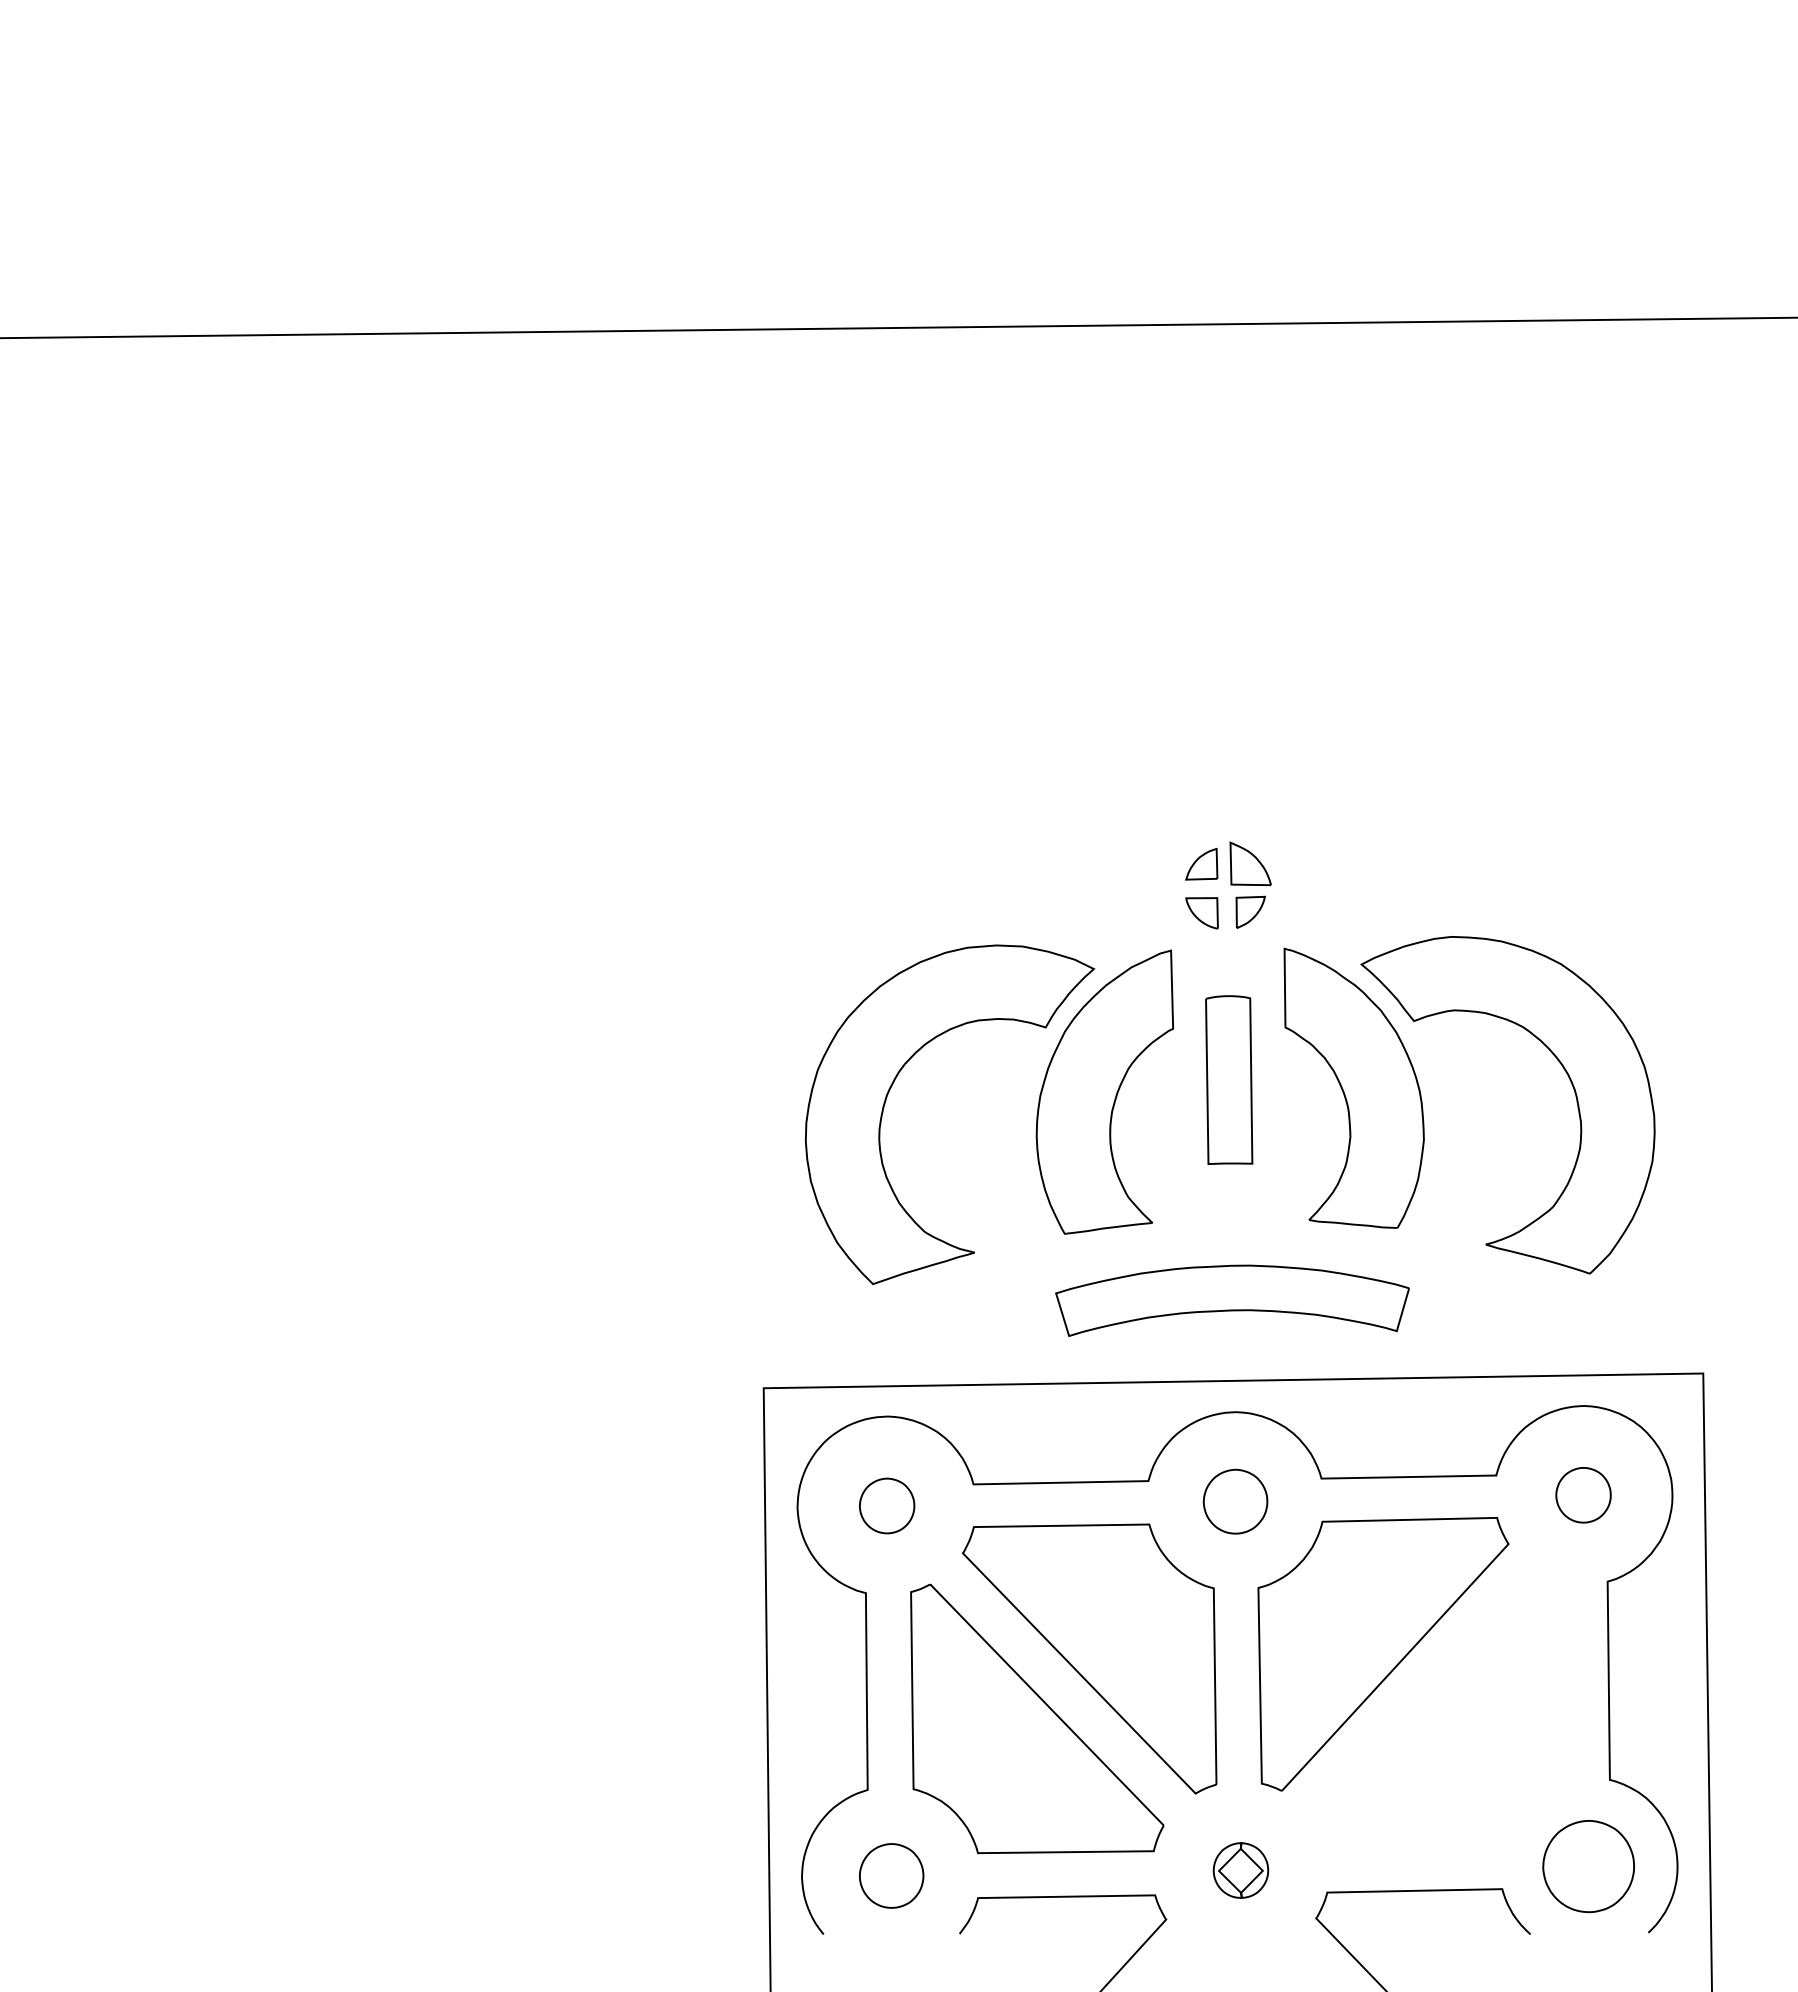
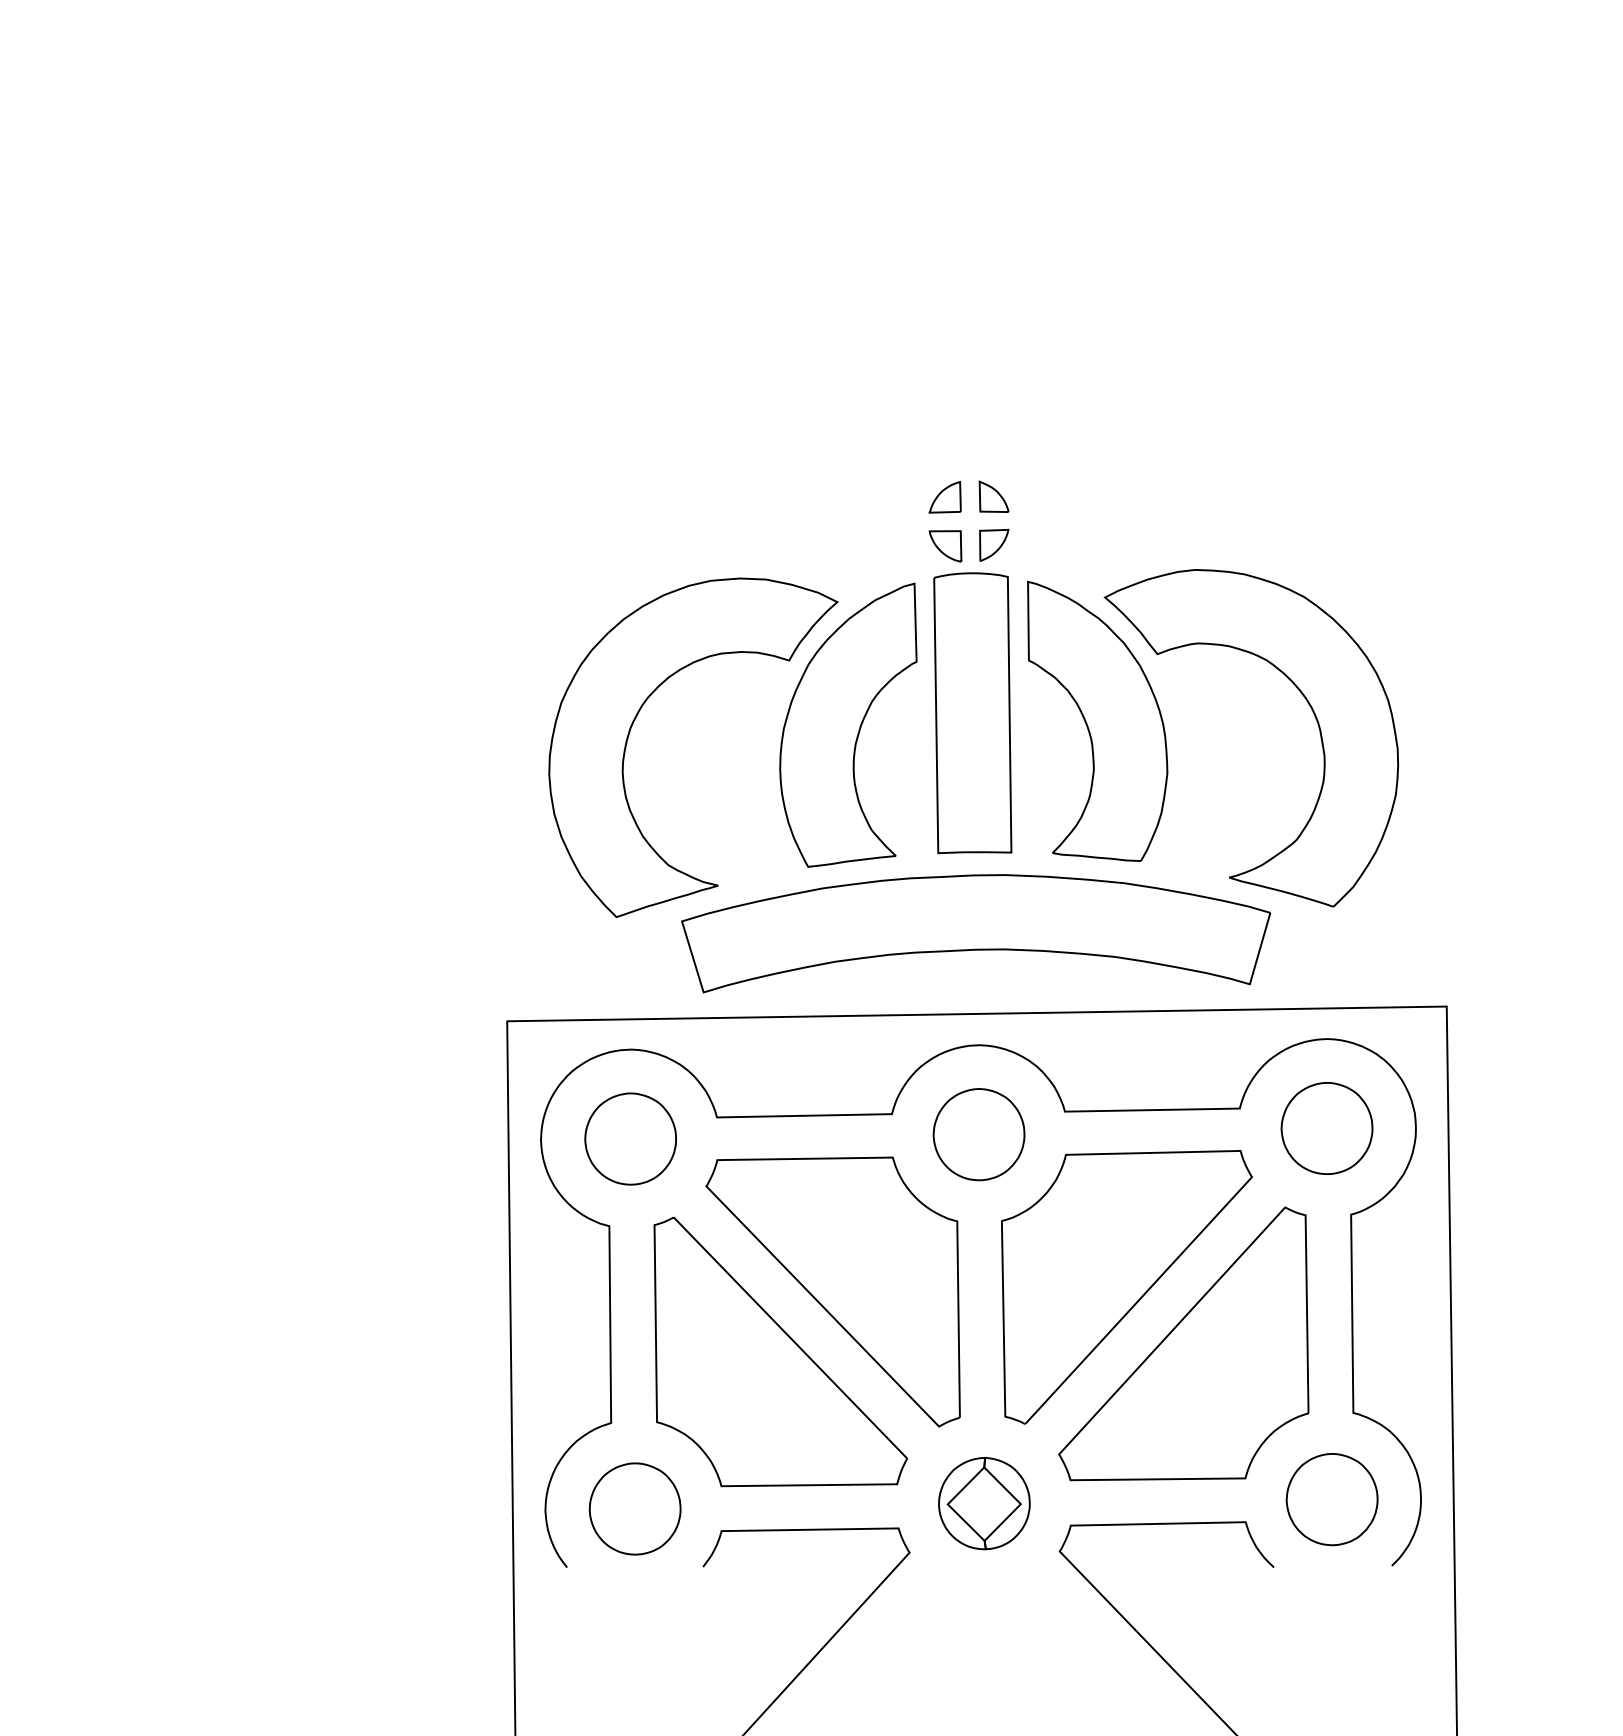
part: (1250, 863) -> (993, 496), size x0.71
part: (1228, 1079) -> (971, 712), size x1.67
part: (1232, 1300) -> (975, 933), size x1.67
part: (1583, 1494) -> (1326, 1127), size x1.67
part: (1235, 1501) -> (978, 1134), size x1.43
part: (886, 1505) -> (629, 1138), size x1.67
part: (1439, 1710) -> (1182, 1343), added
part: (1240, 1870) -> (983, 1503), size x1.67
part: (891, 1875) -> (634, 1508), size x1.43

